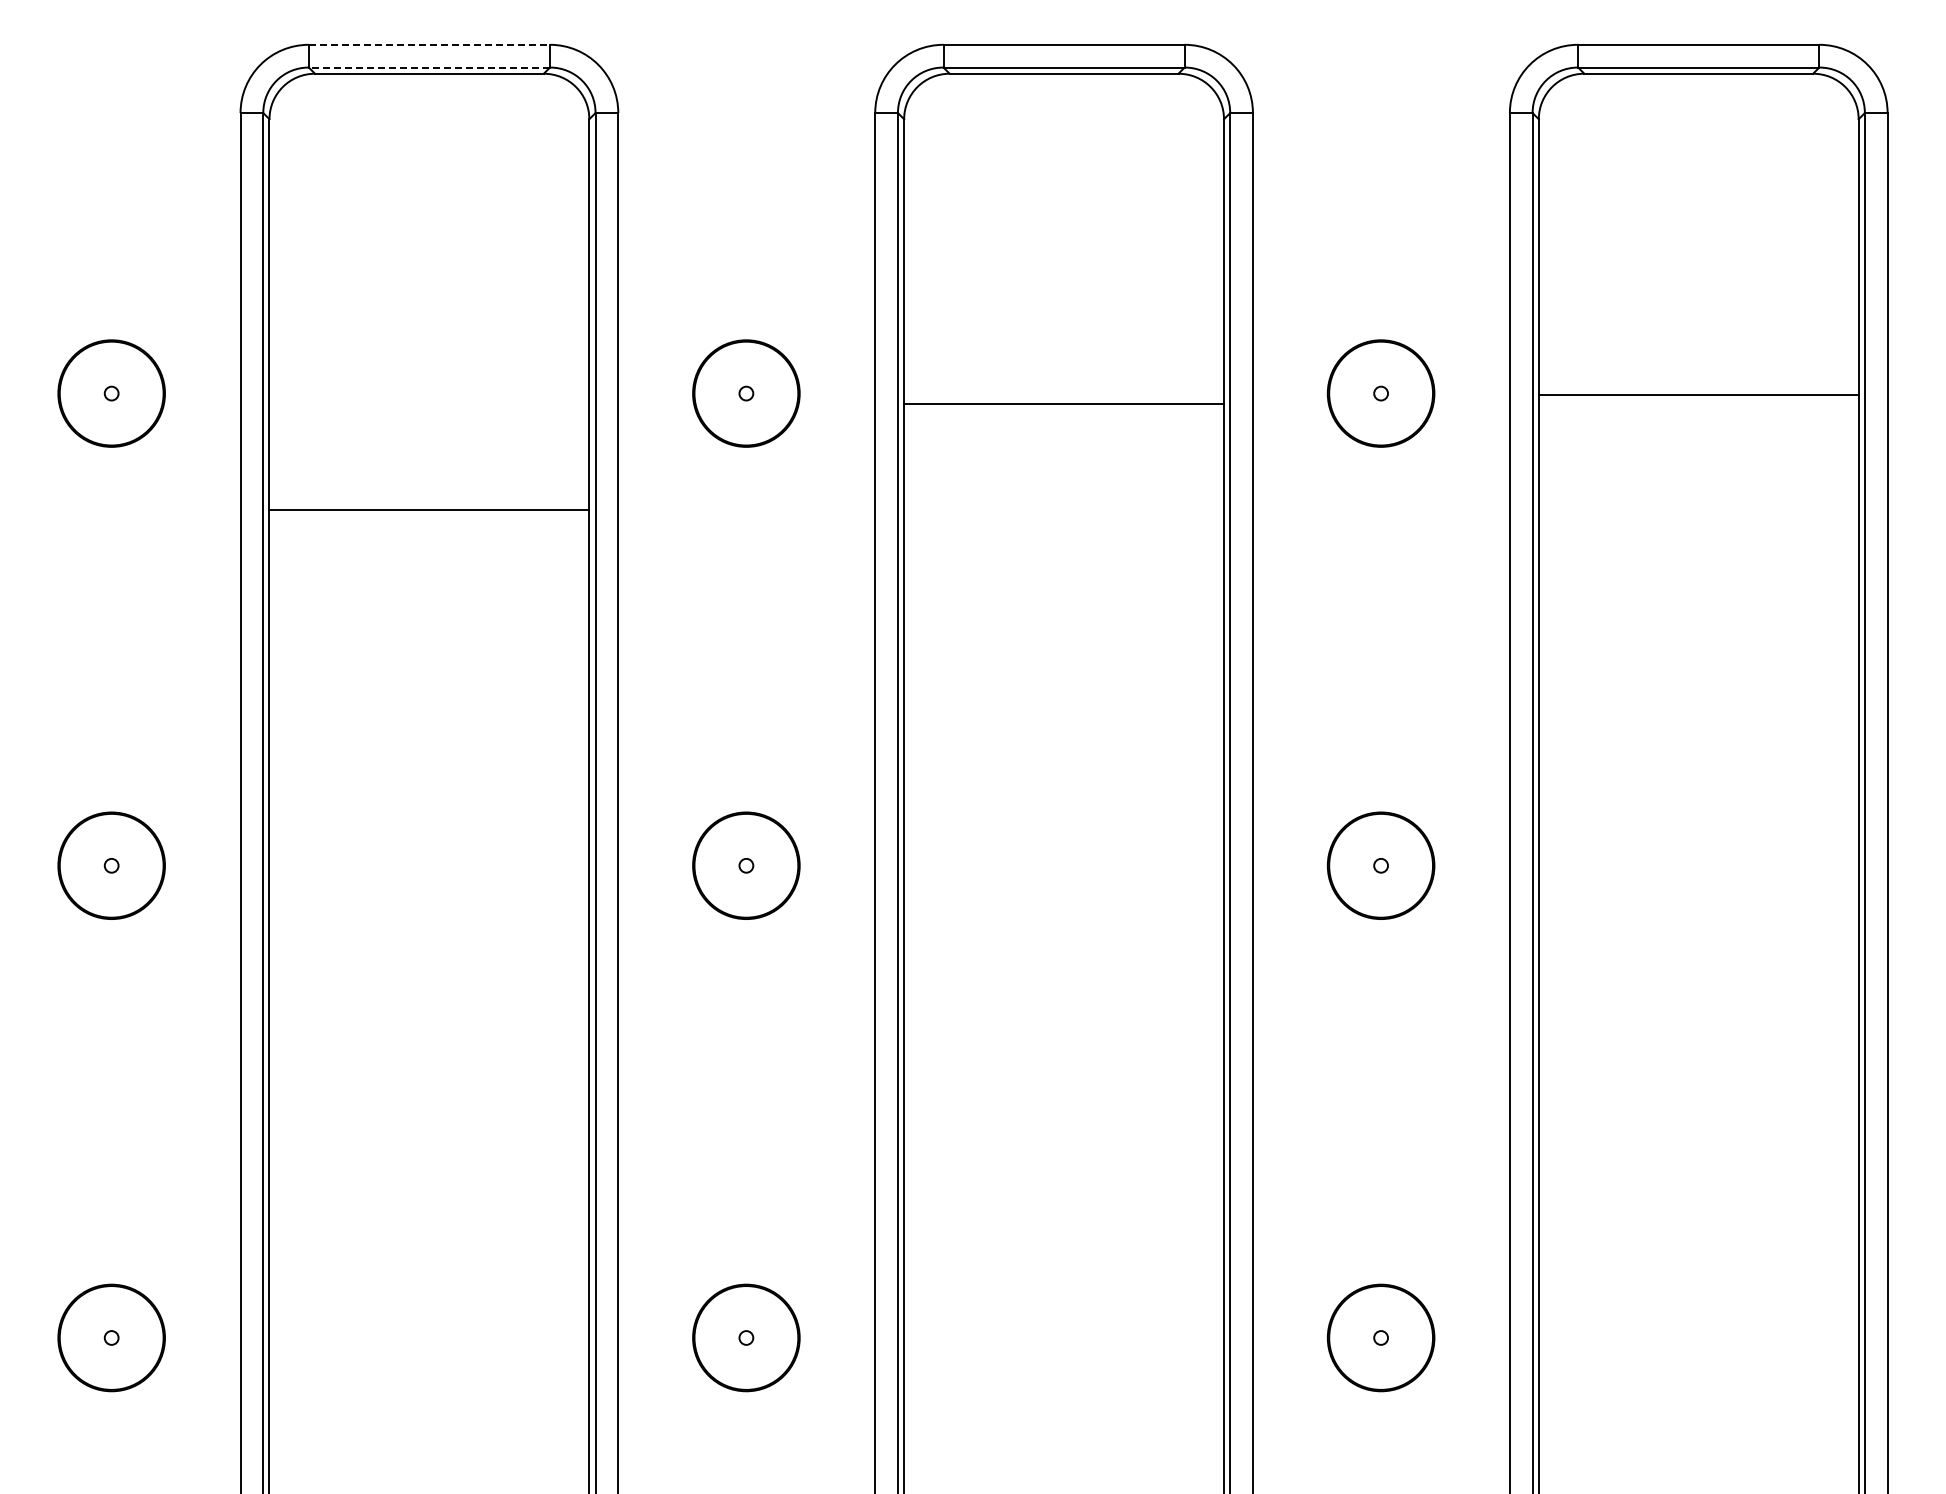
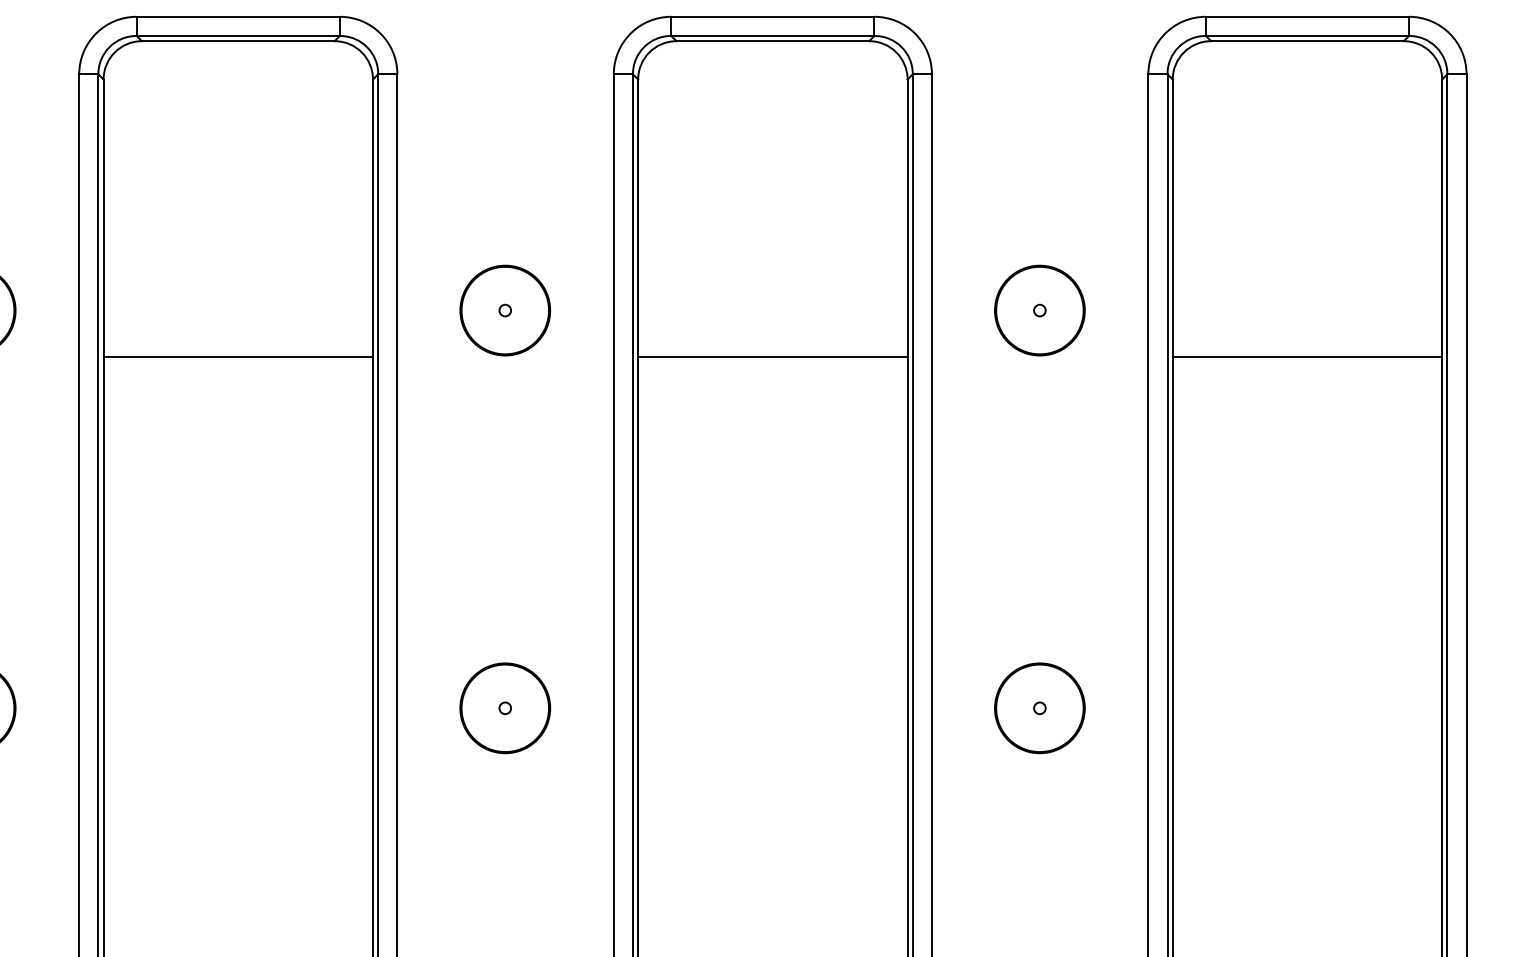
line: (429, 44) -> (238, 16), dashed -> solid
line: (429, 67) -> (238, 35), dashed -> solid
line: (1698, 394) -> (1307, 356), moved
line: (1064, 403) -> (773, 356), moved
line: (429, 509) -> (238, 356), moved

